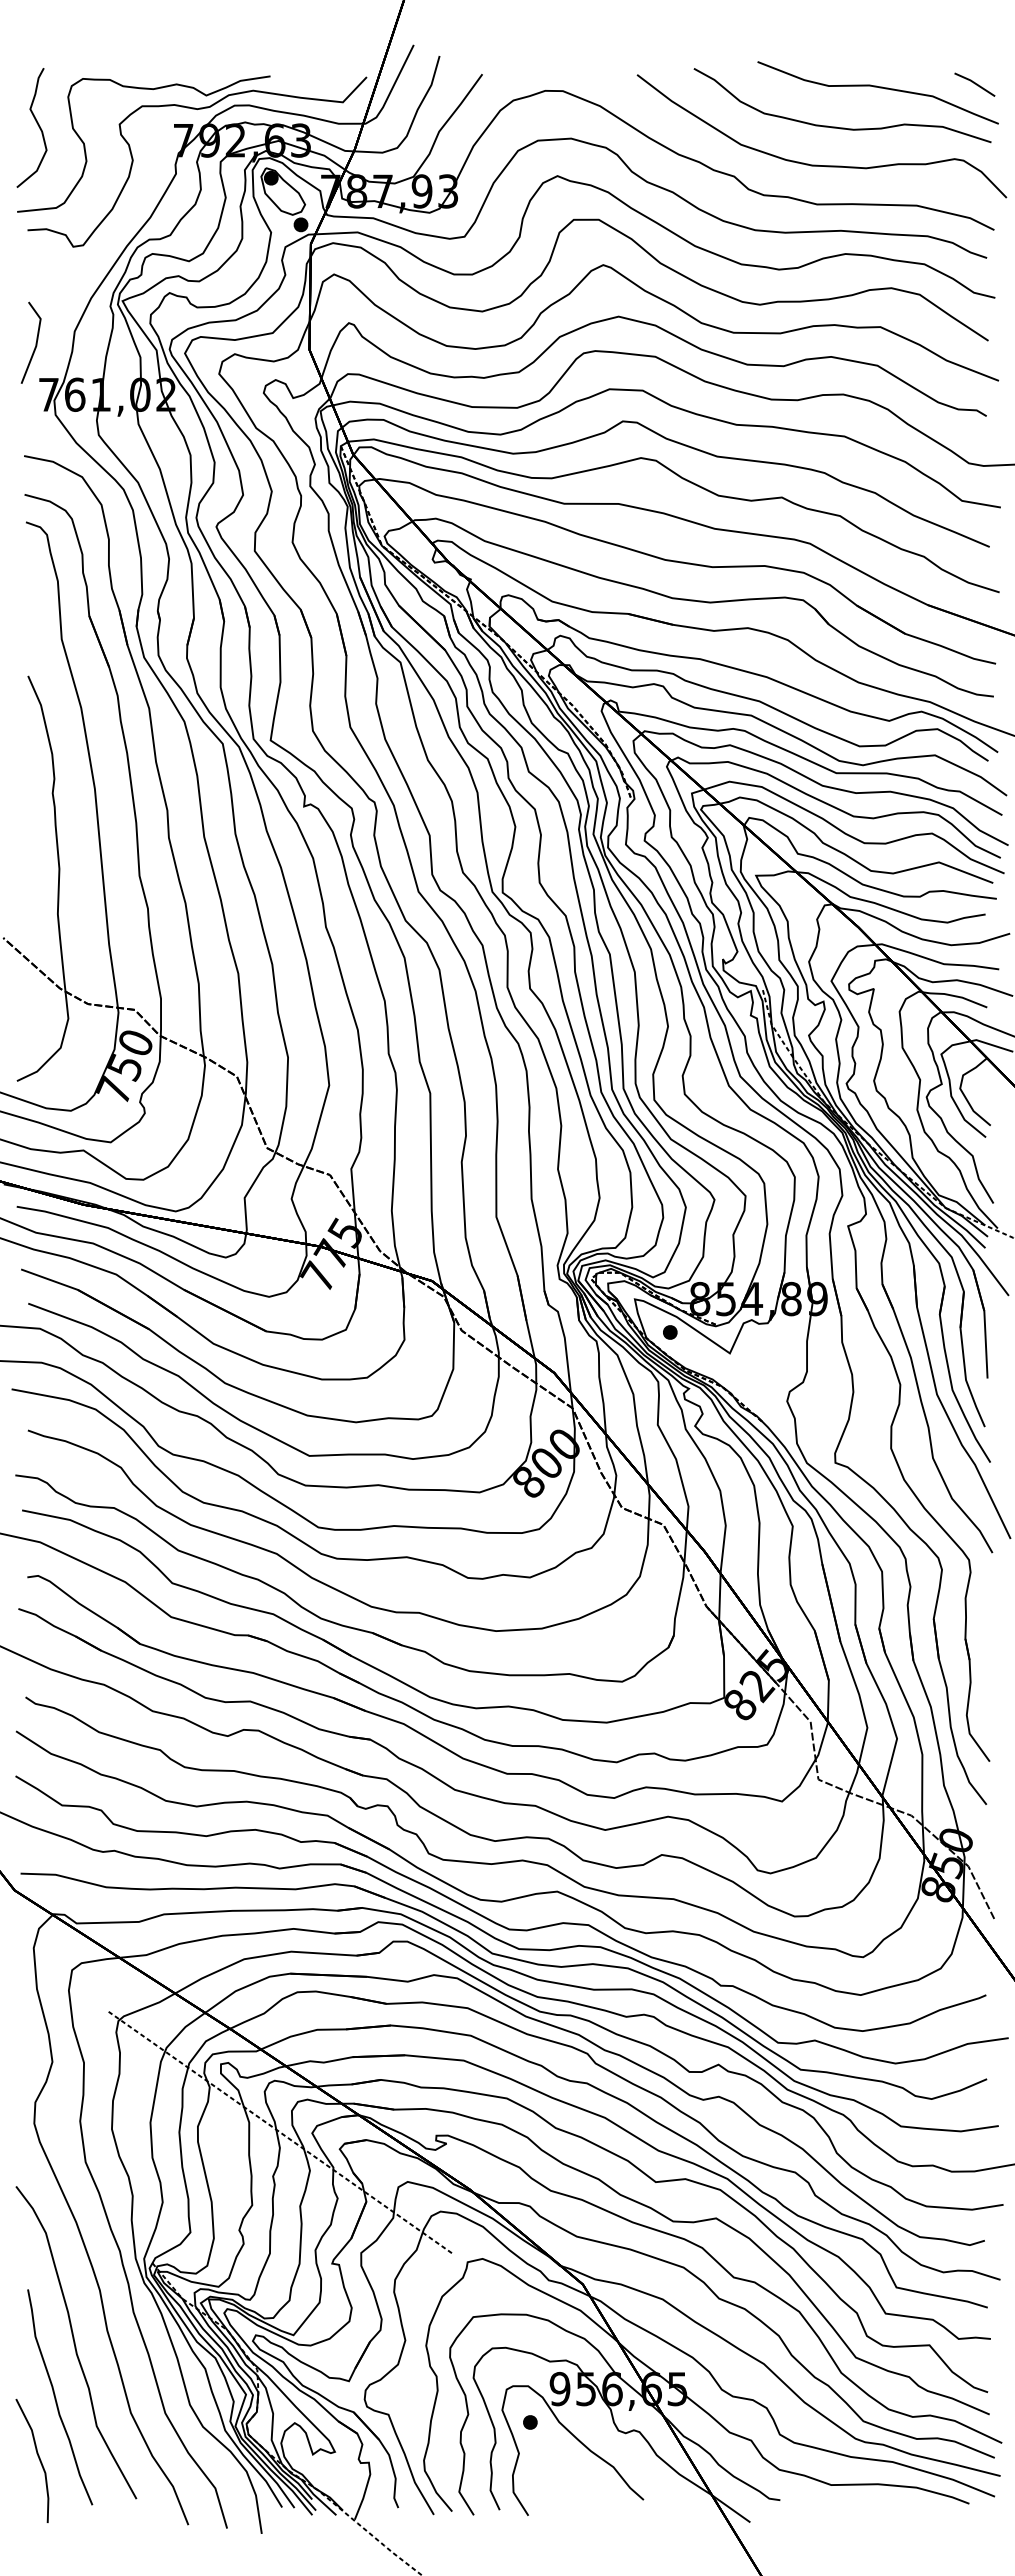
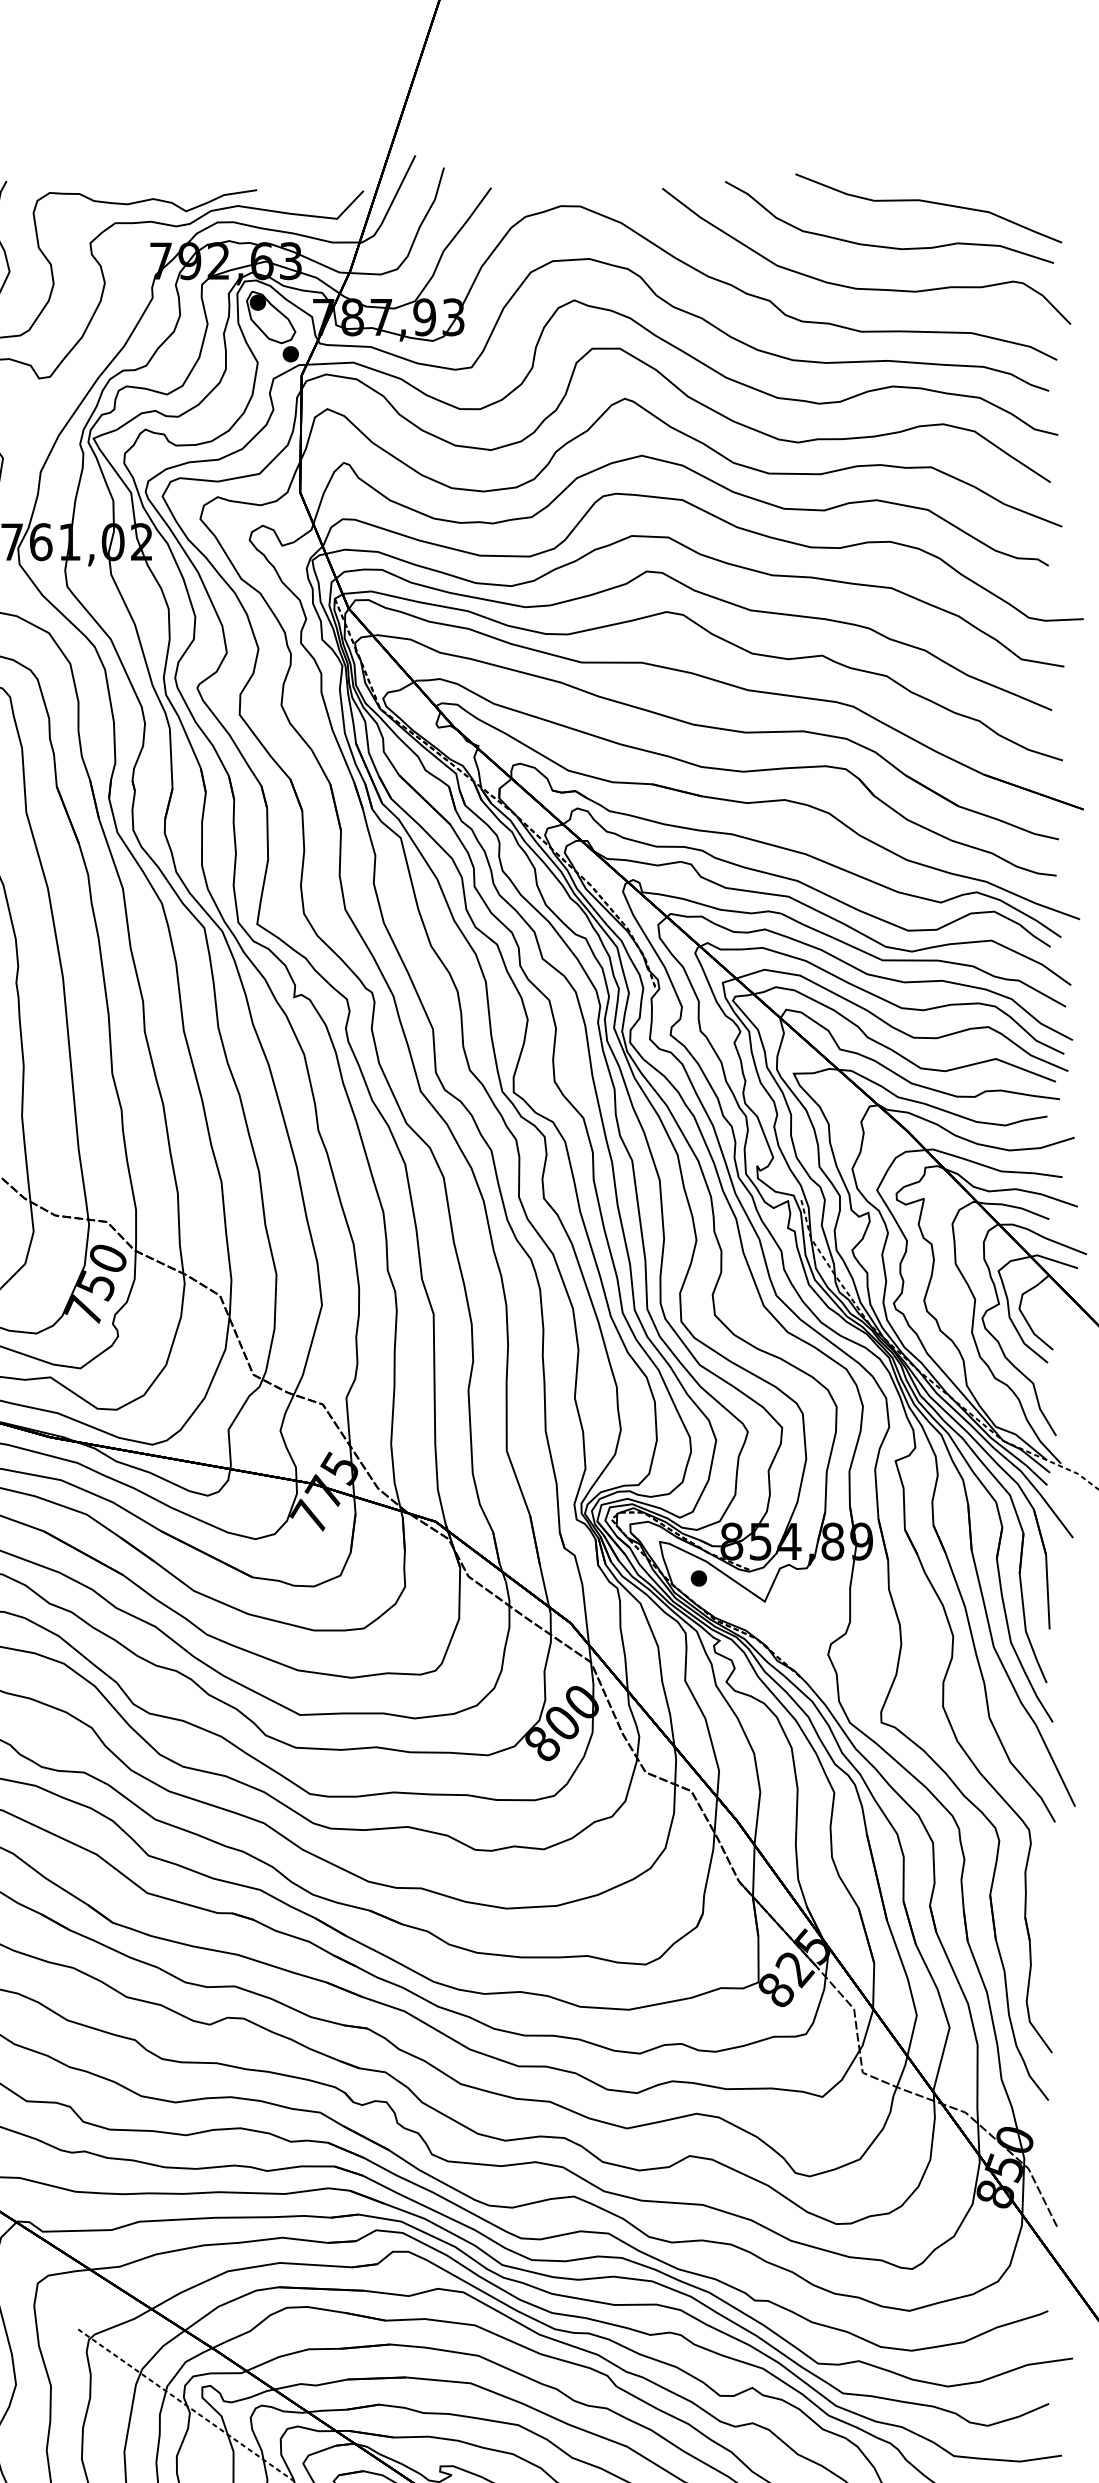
line: (974, 84) -> (1035, 199), removed

